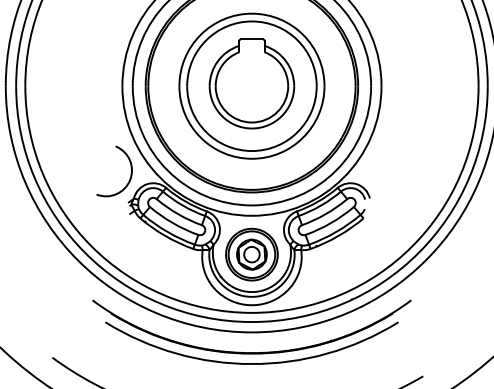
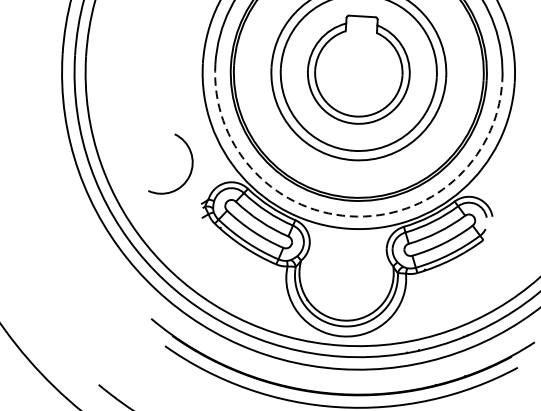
arc: (130, 173) -> (190, 168), moved
arc: (251, 205) -> (349, 216), solid -> dashed
part: (251, 254) -> (345, 275), removed

